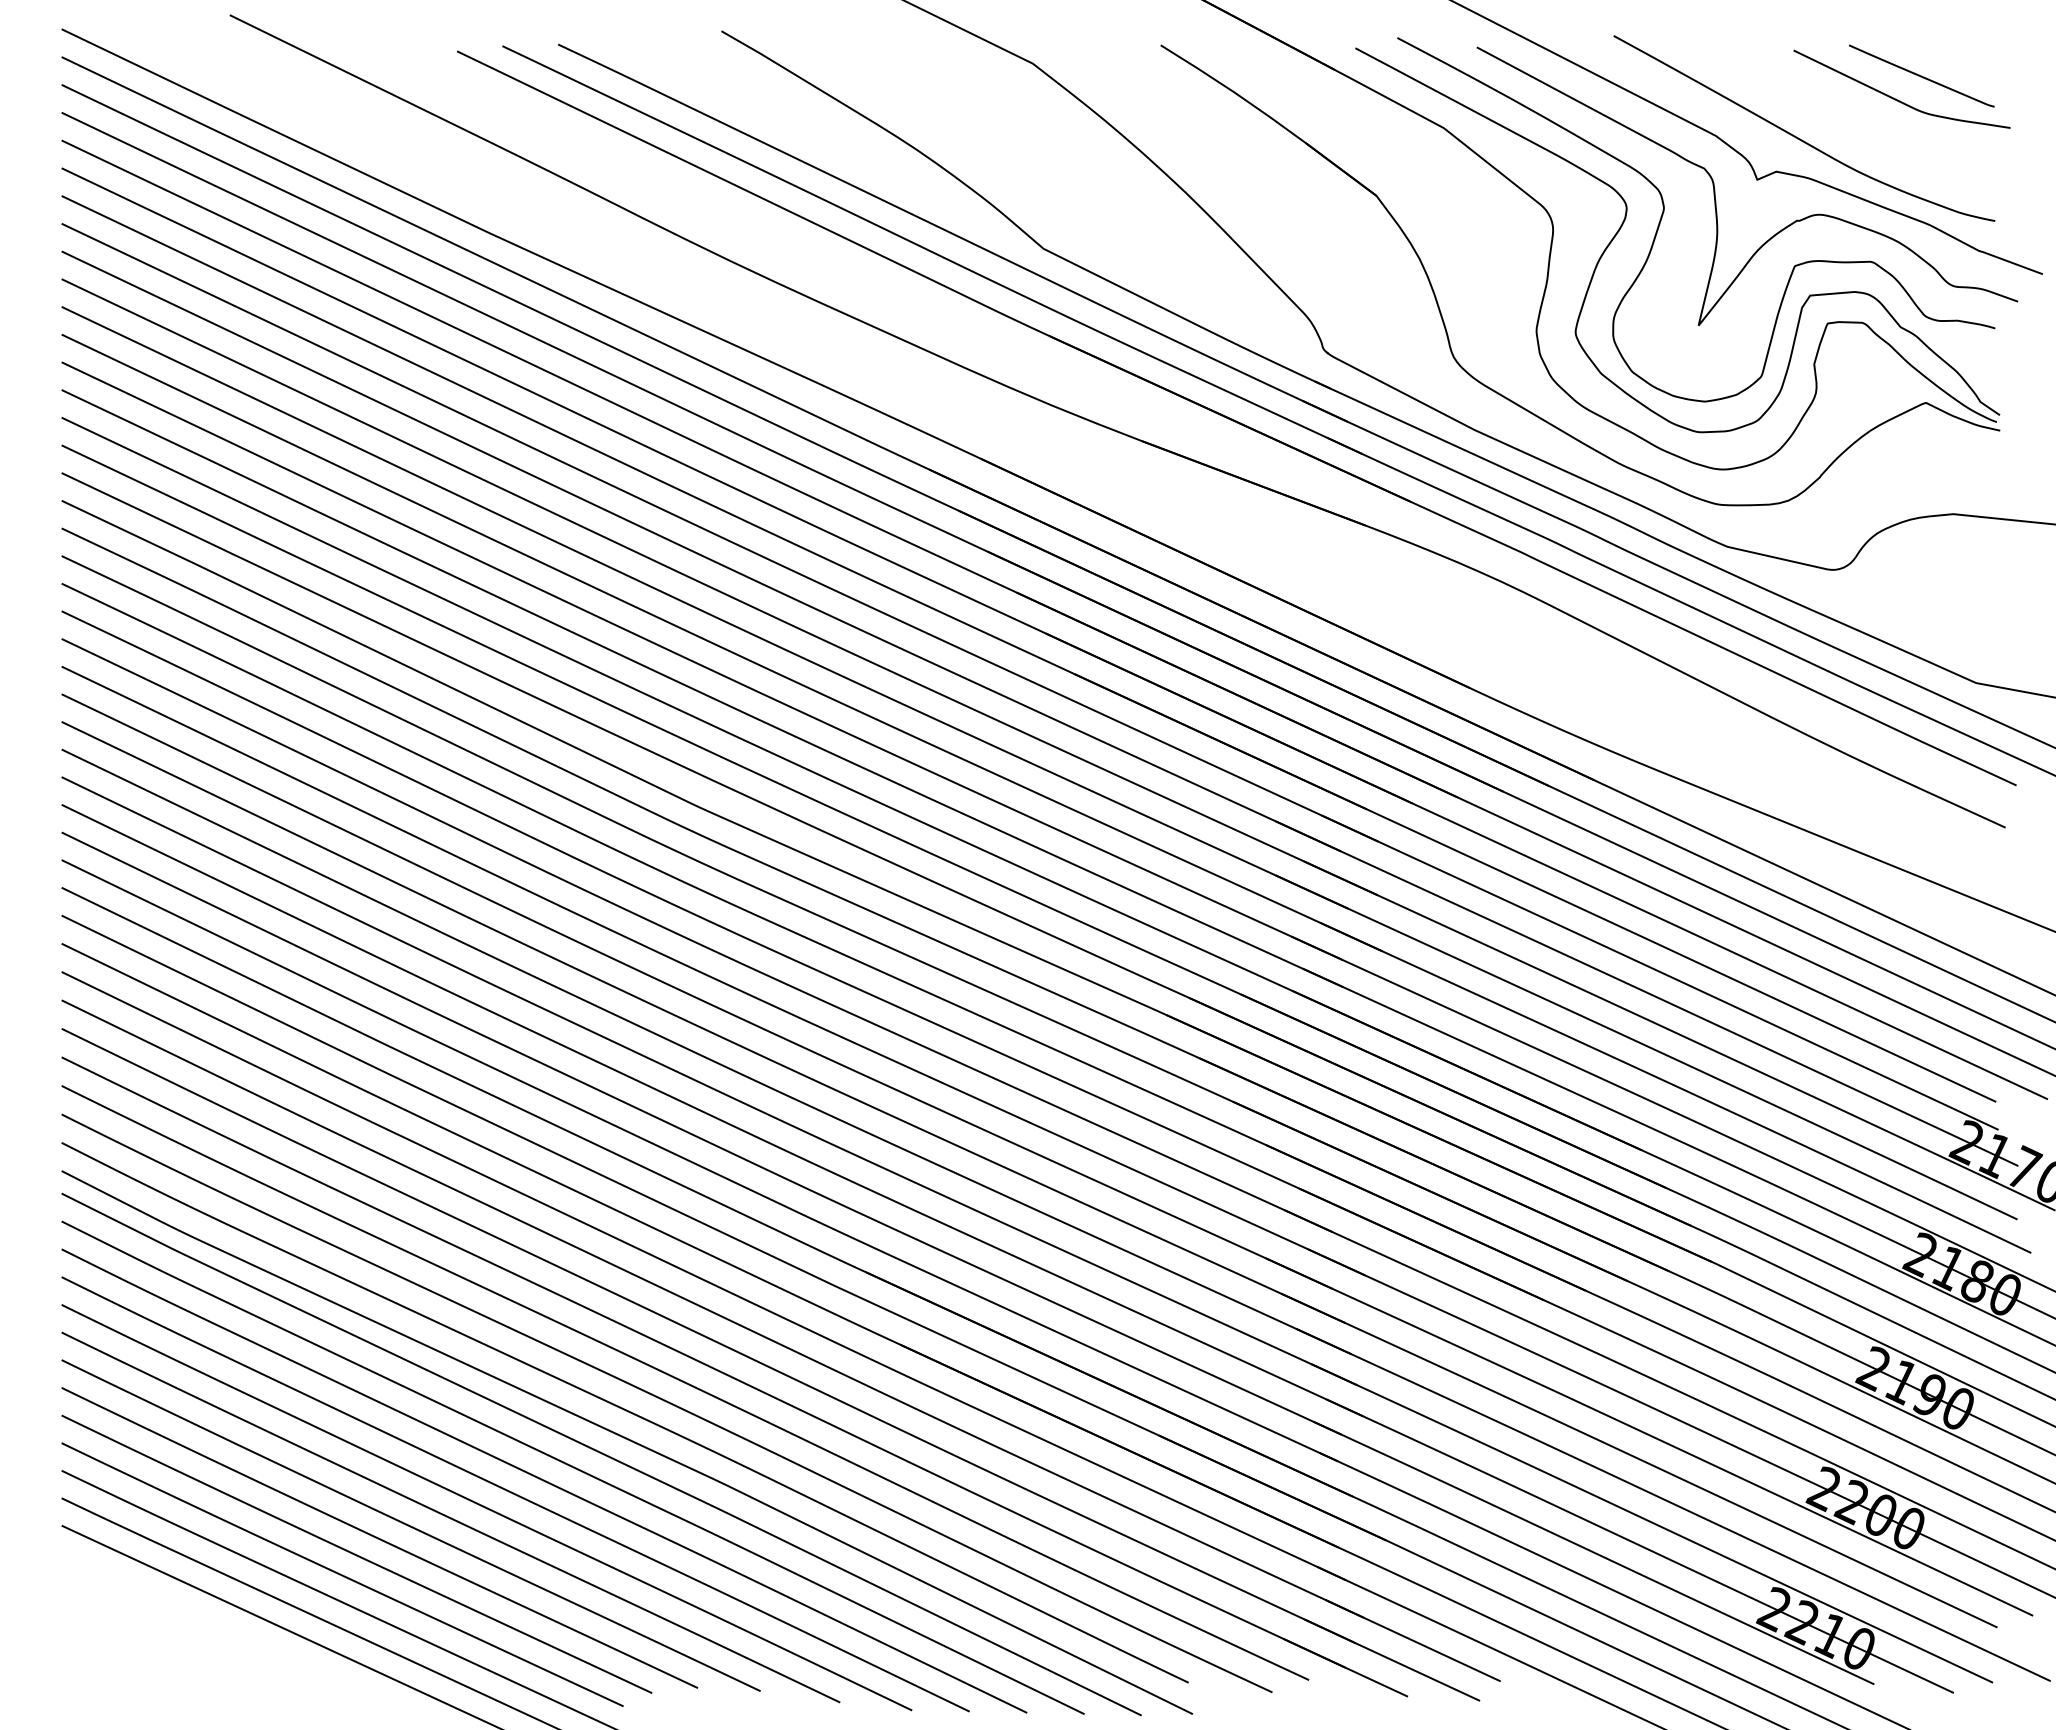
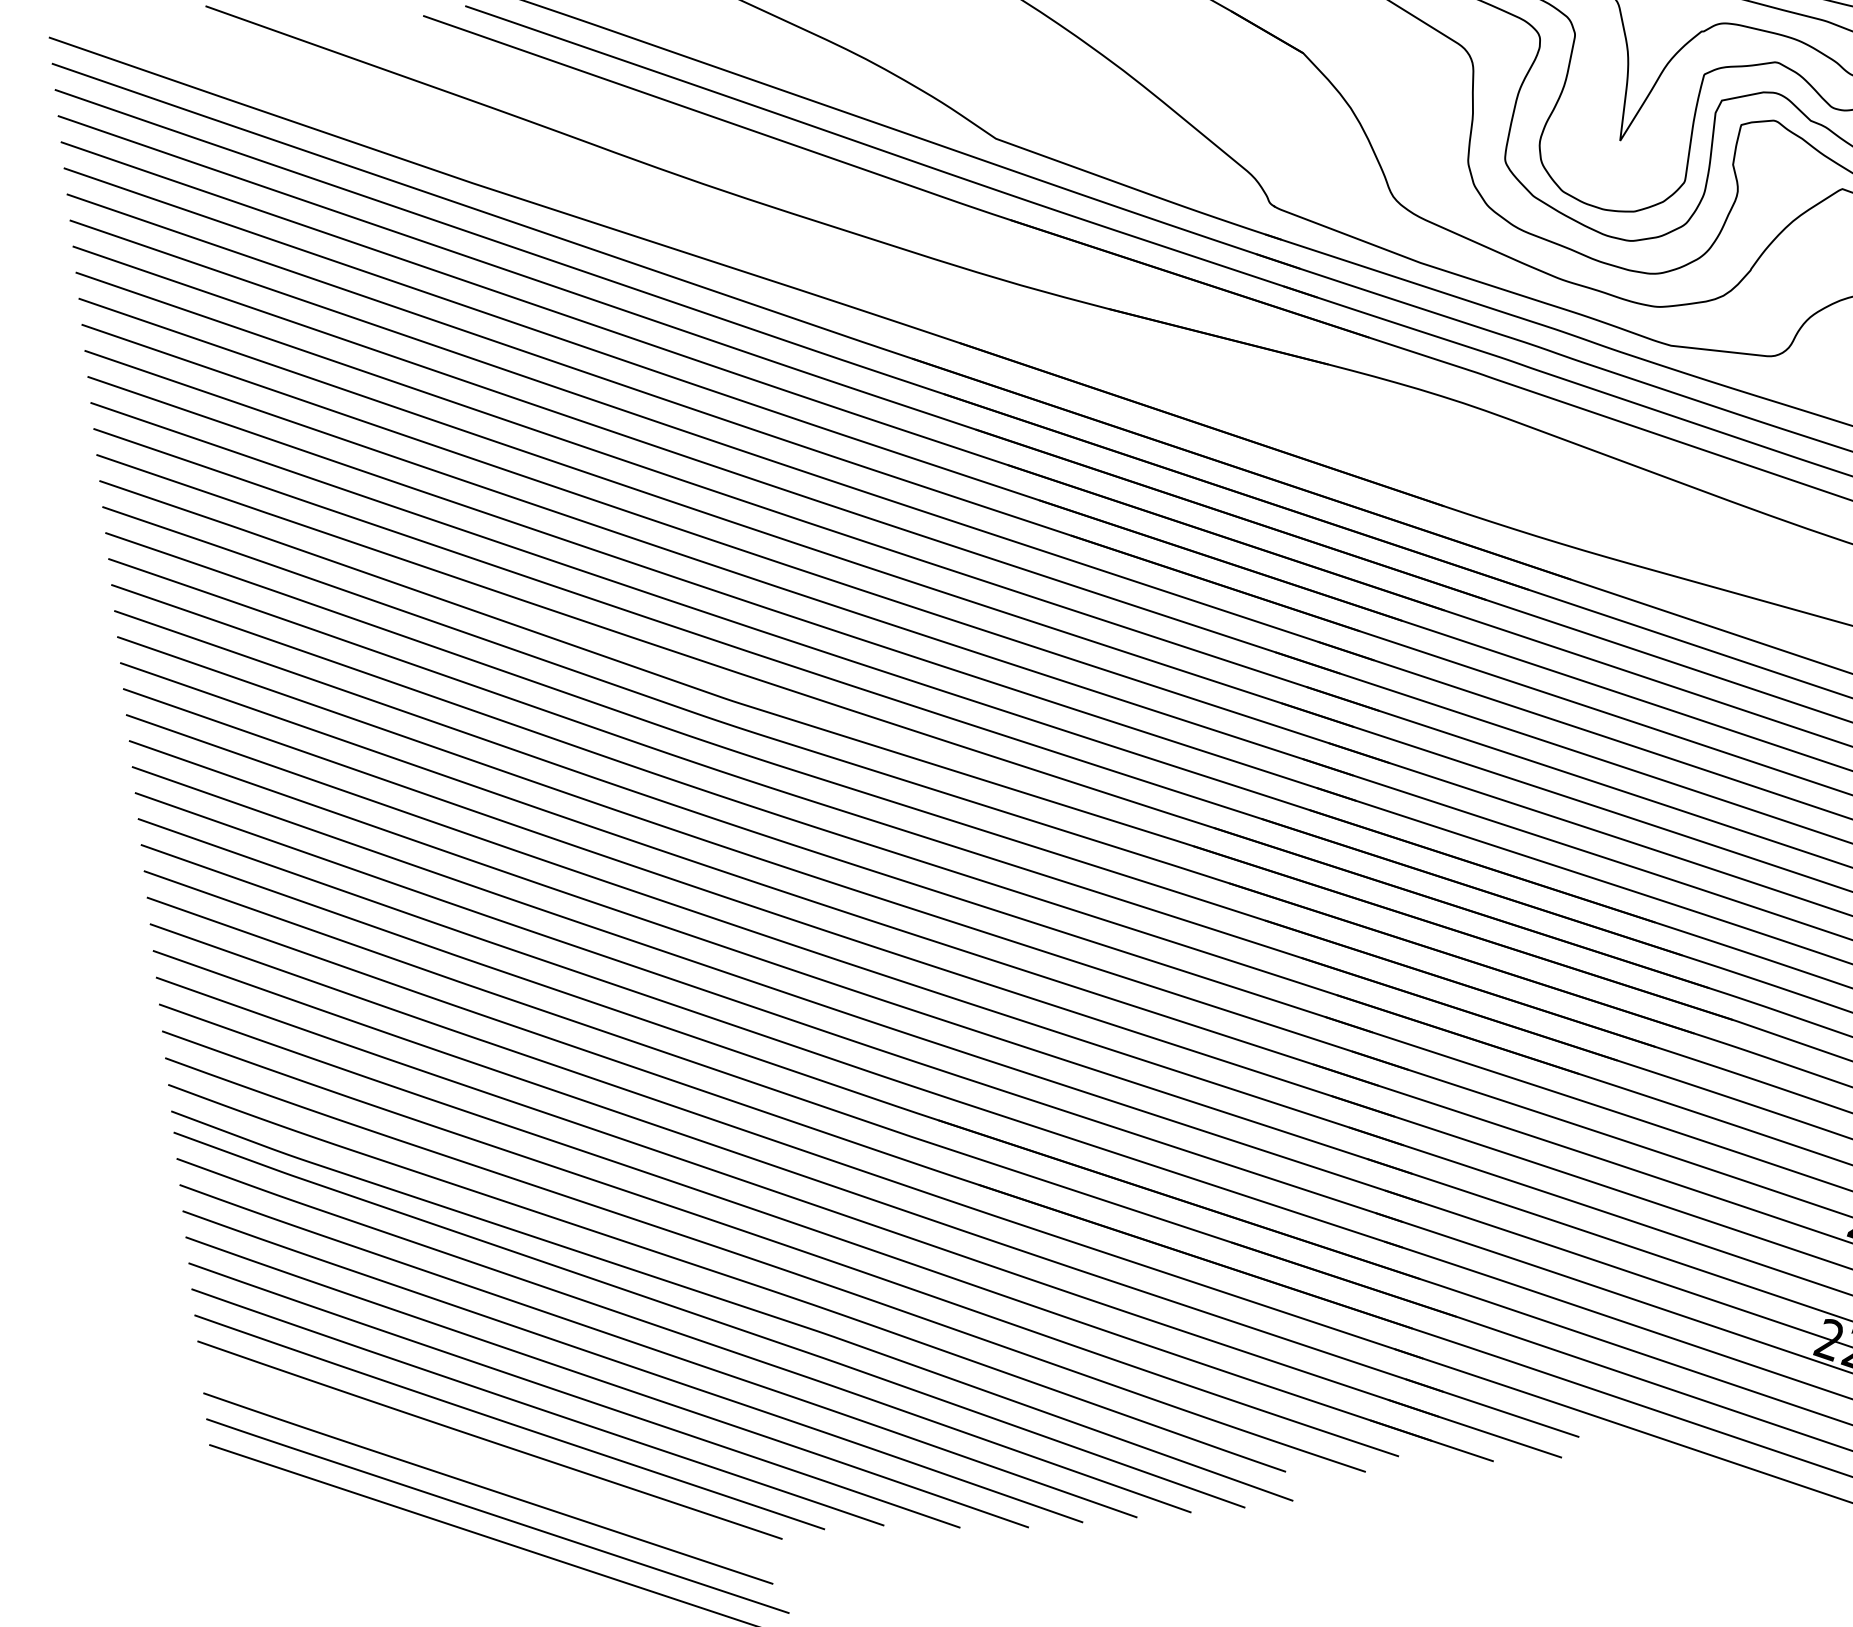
curve: (342, 1574) -> (478, 1460), removed

